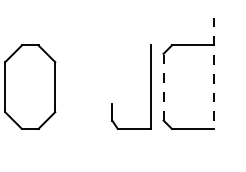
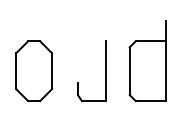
line: (213, 73) -> (165, 61), dashed -> solid
part: (150, 87) -> (105, 71), moved
line: (163, 87) -> (129, 71), dashed -> solid

